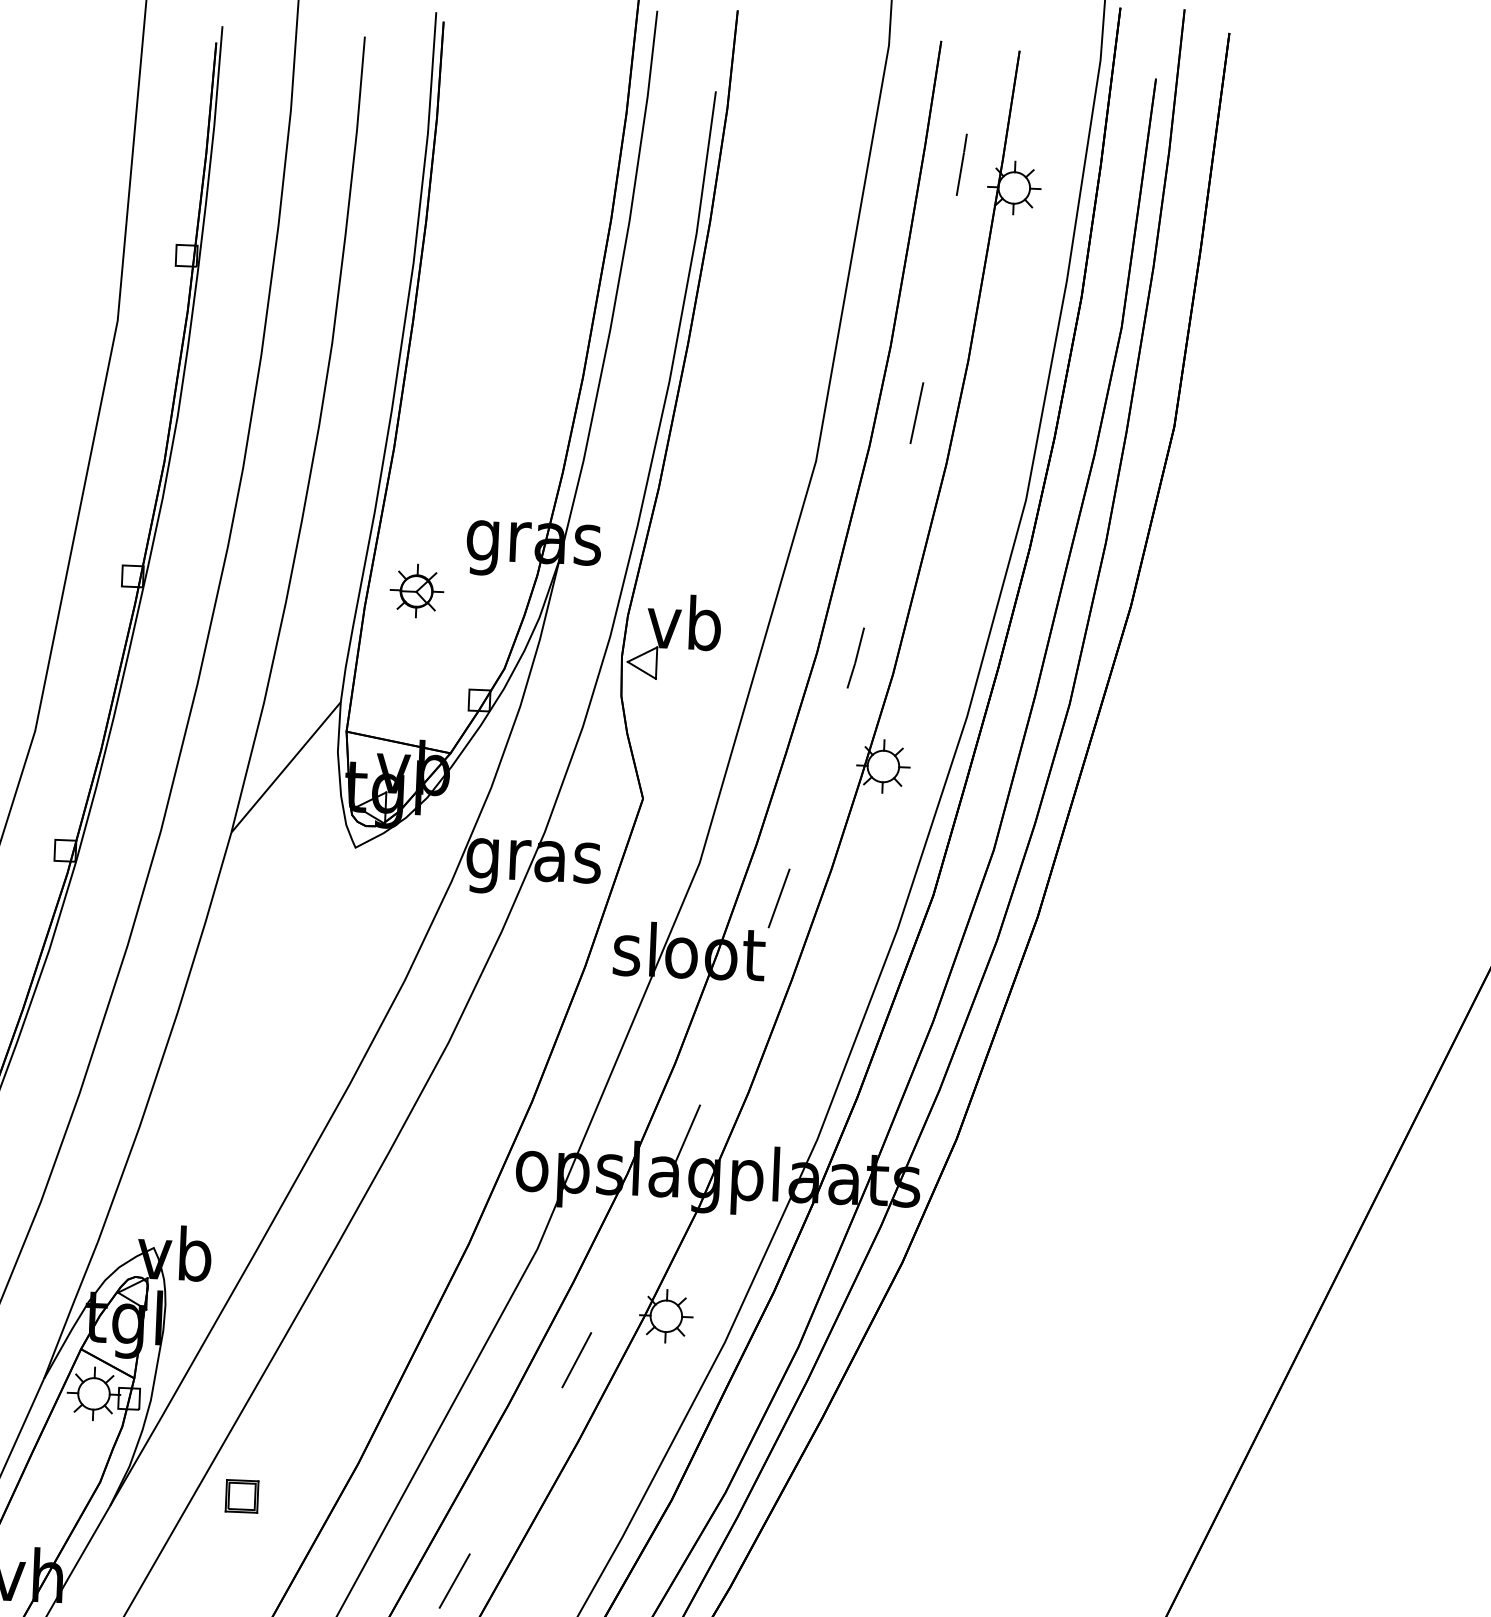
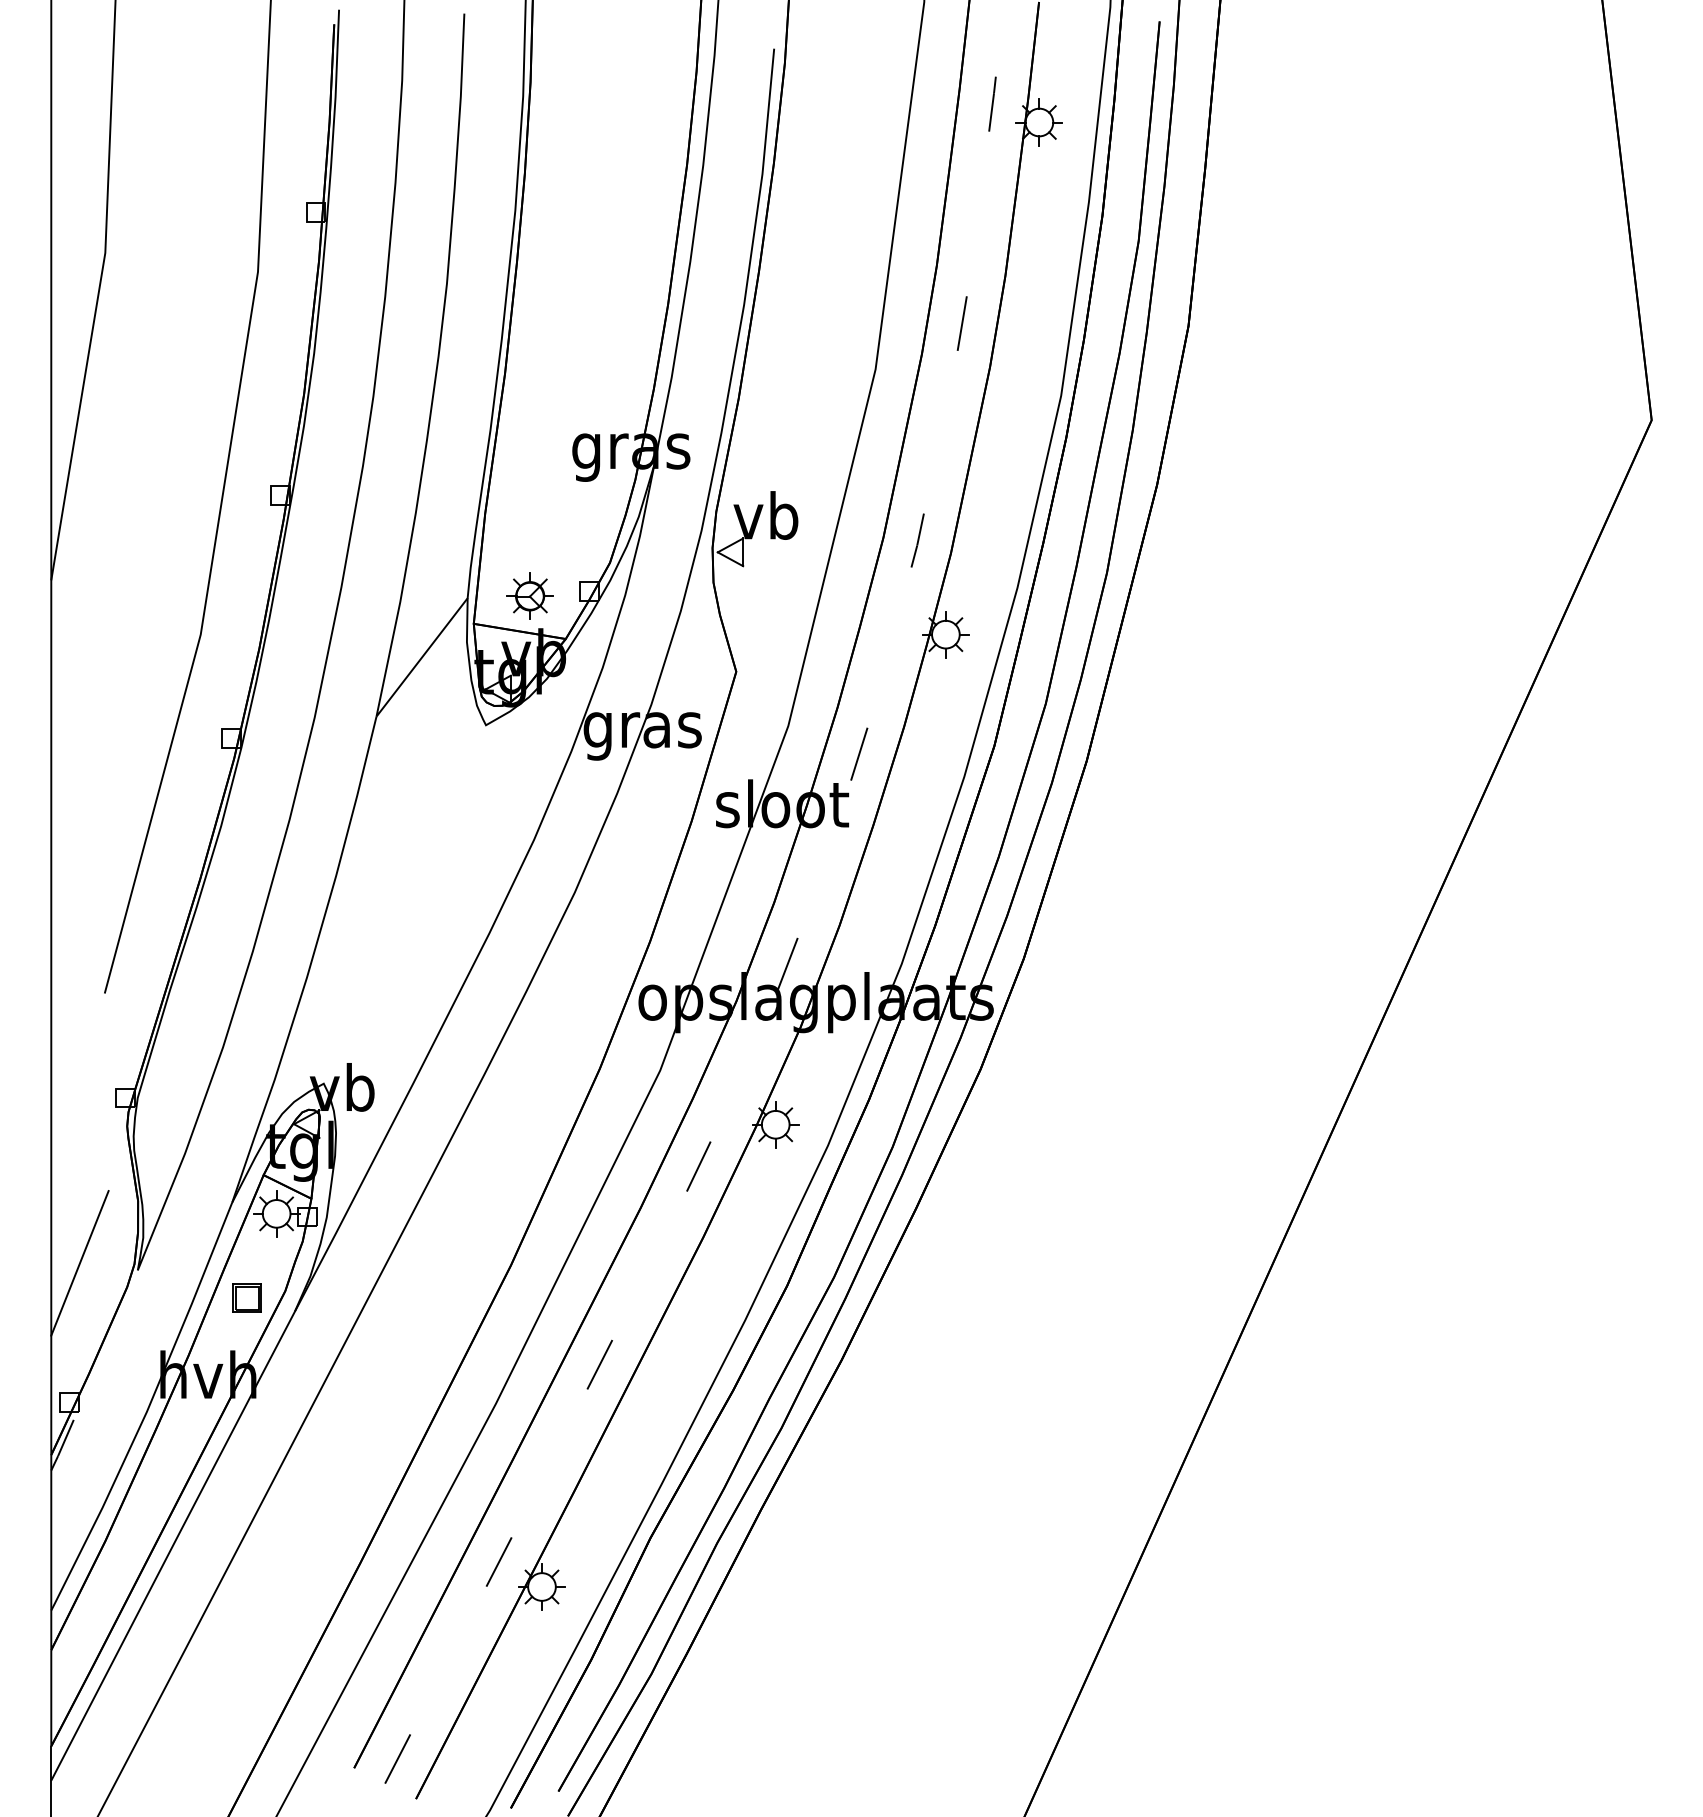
part: (415, 590) -> (529, 595), moved
part: (241, 1495) -> (246, 1297), moved

